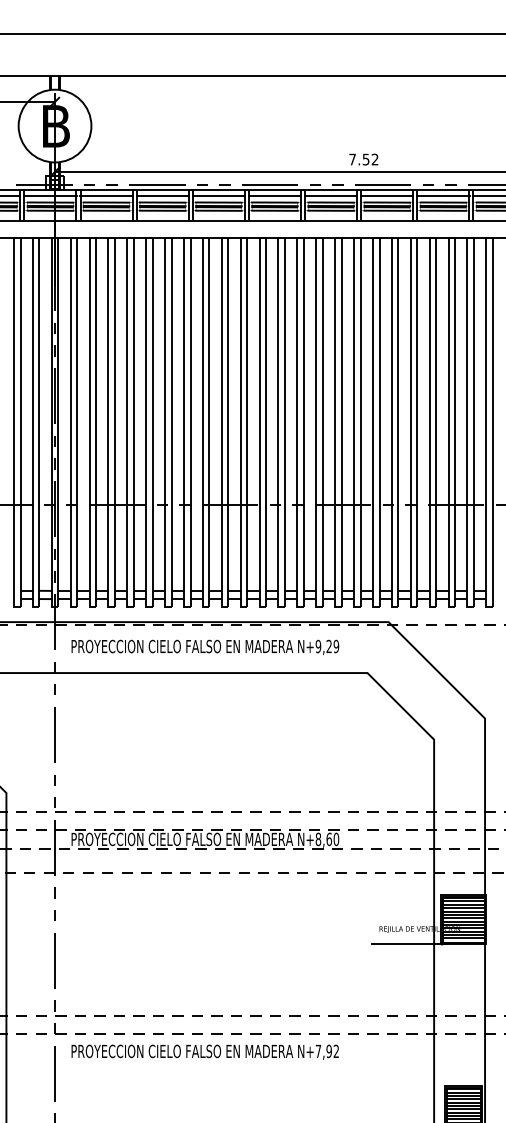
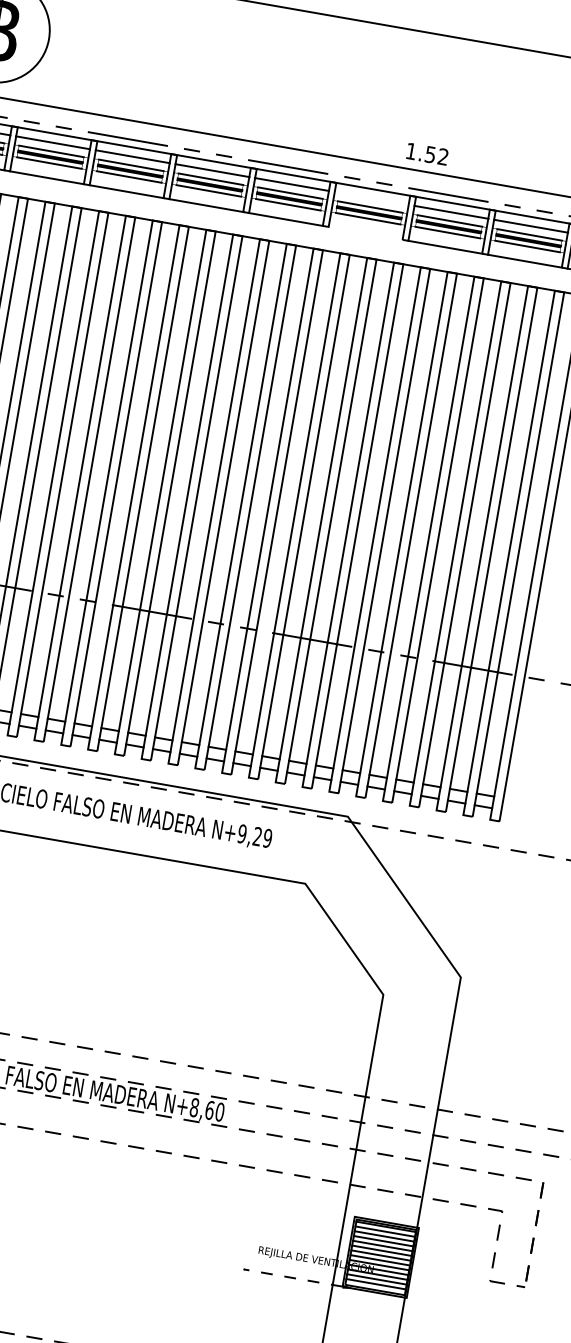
text: (352, 159) -> (411, 151), 7.52 -> 1.52
line: (331, 196) -> (372, 198), removed
line: (331, 221) -> (366, 234), removed
line: (405, 944) -> (292, 1278), solid -> dashed

